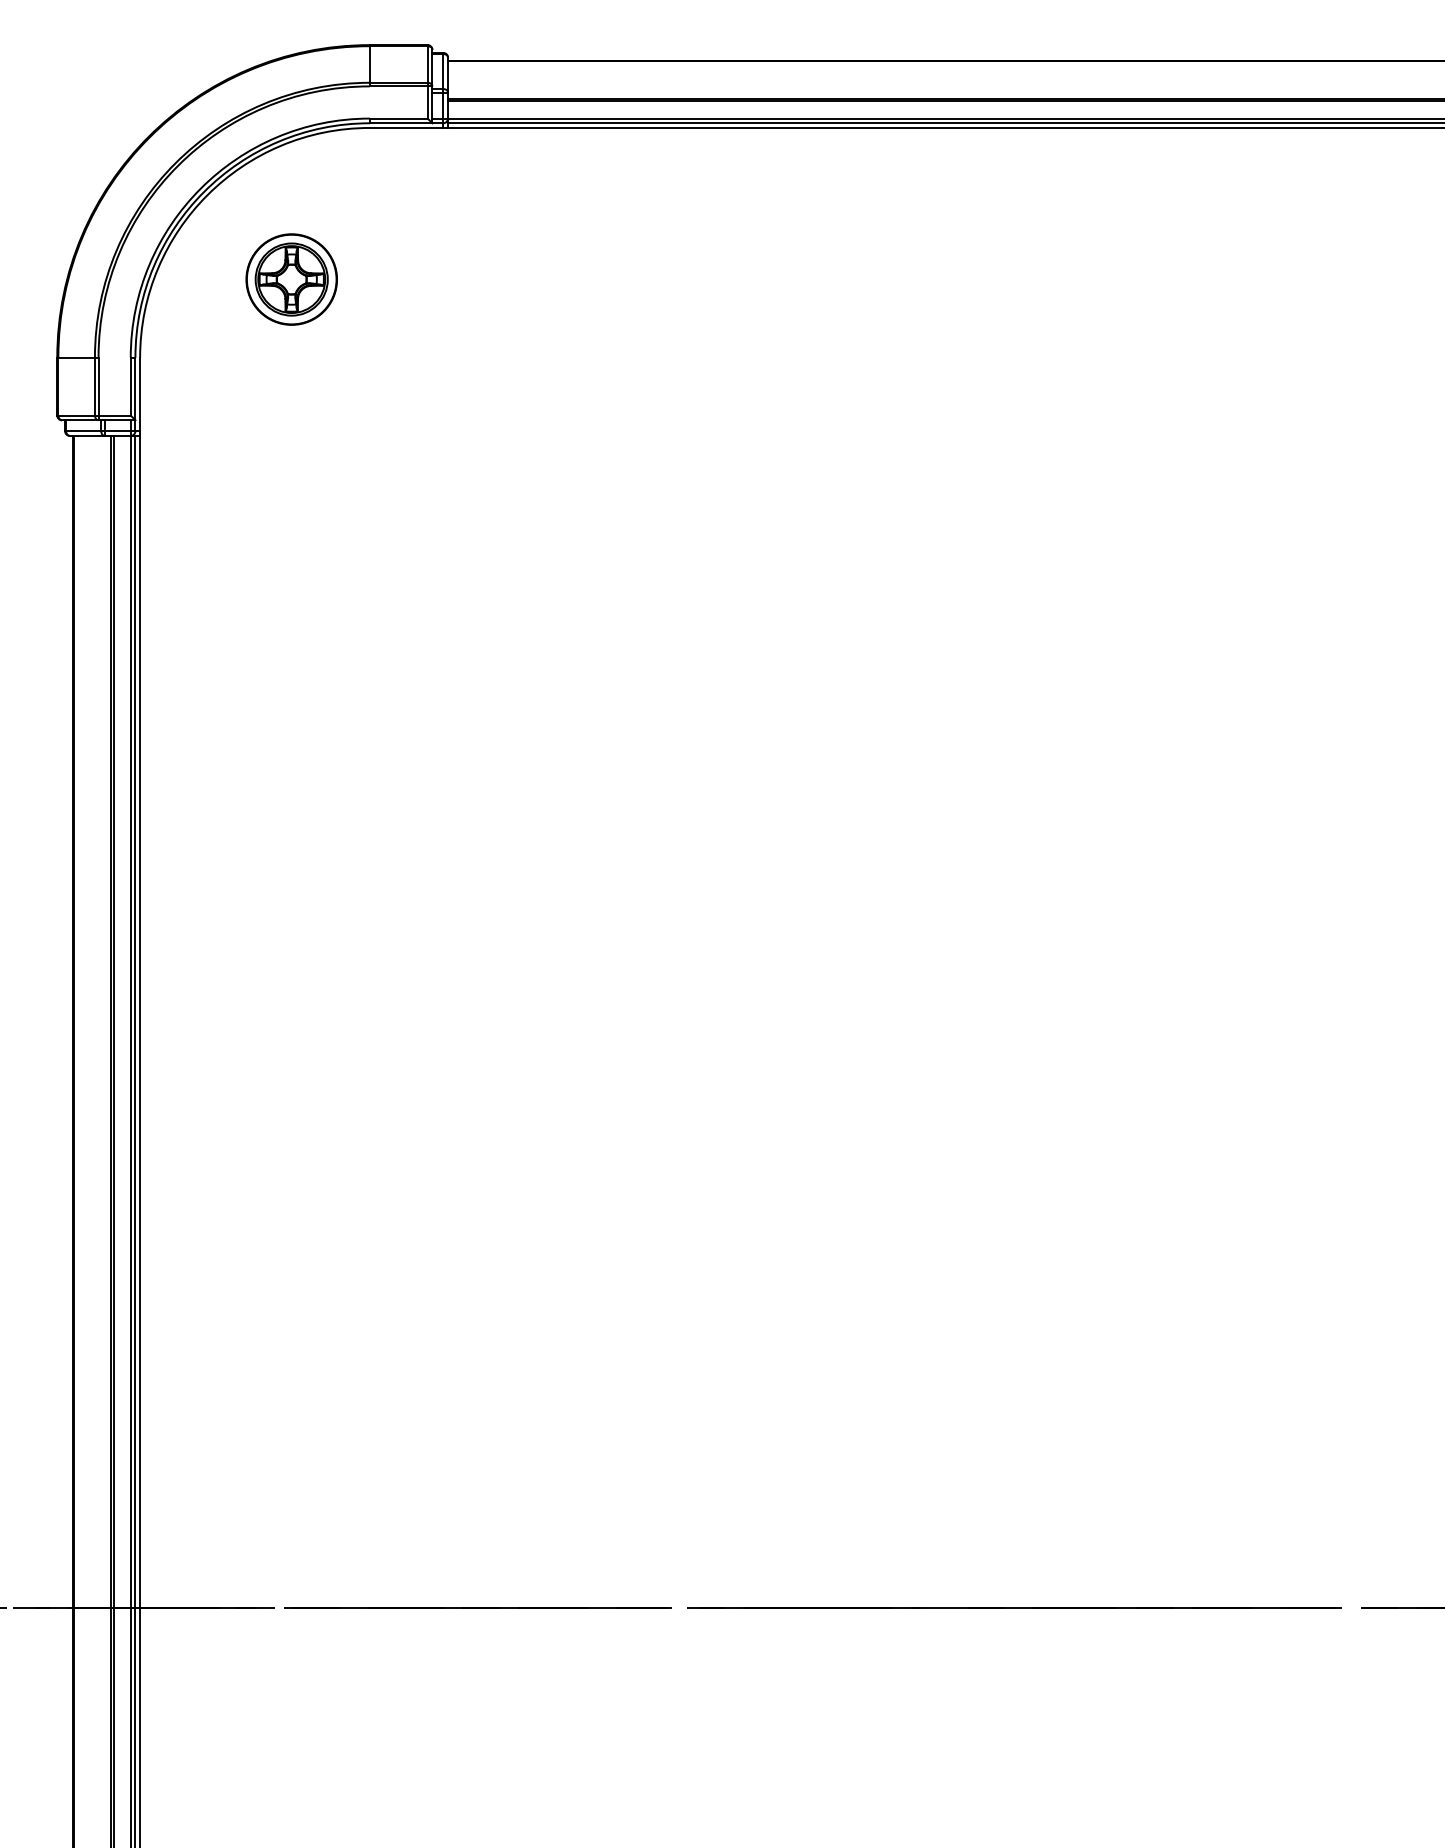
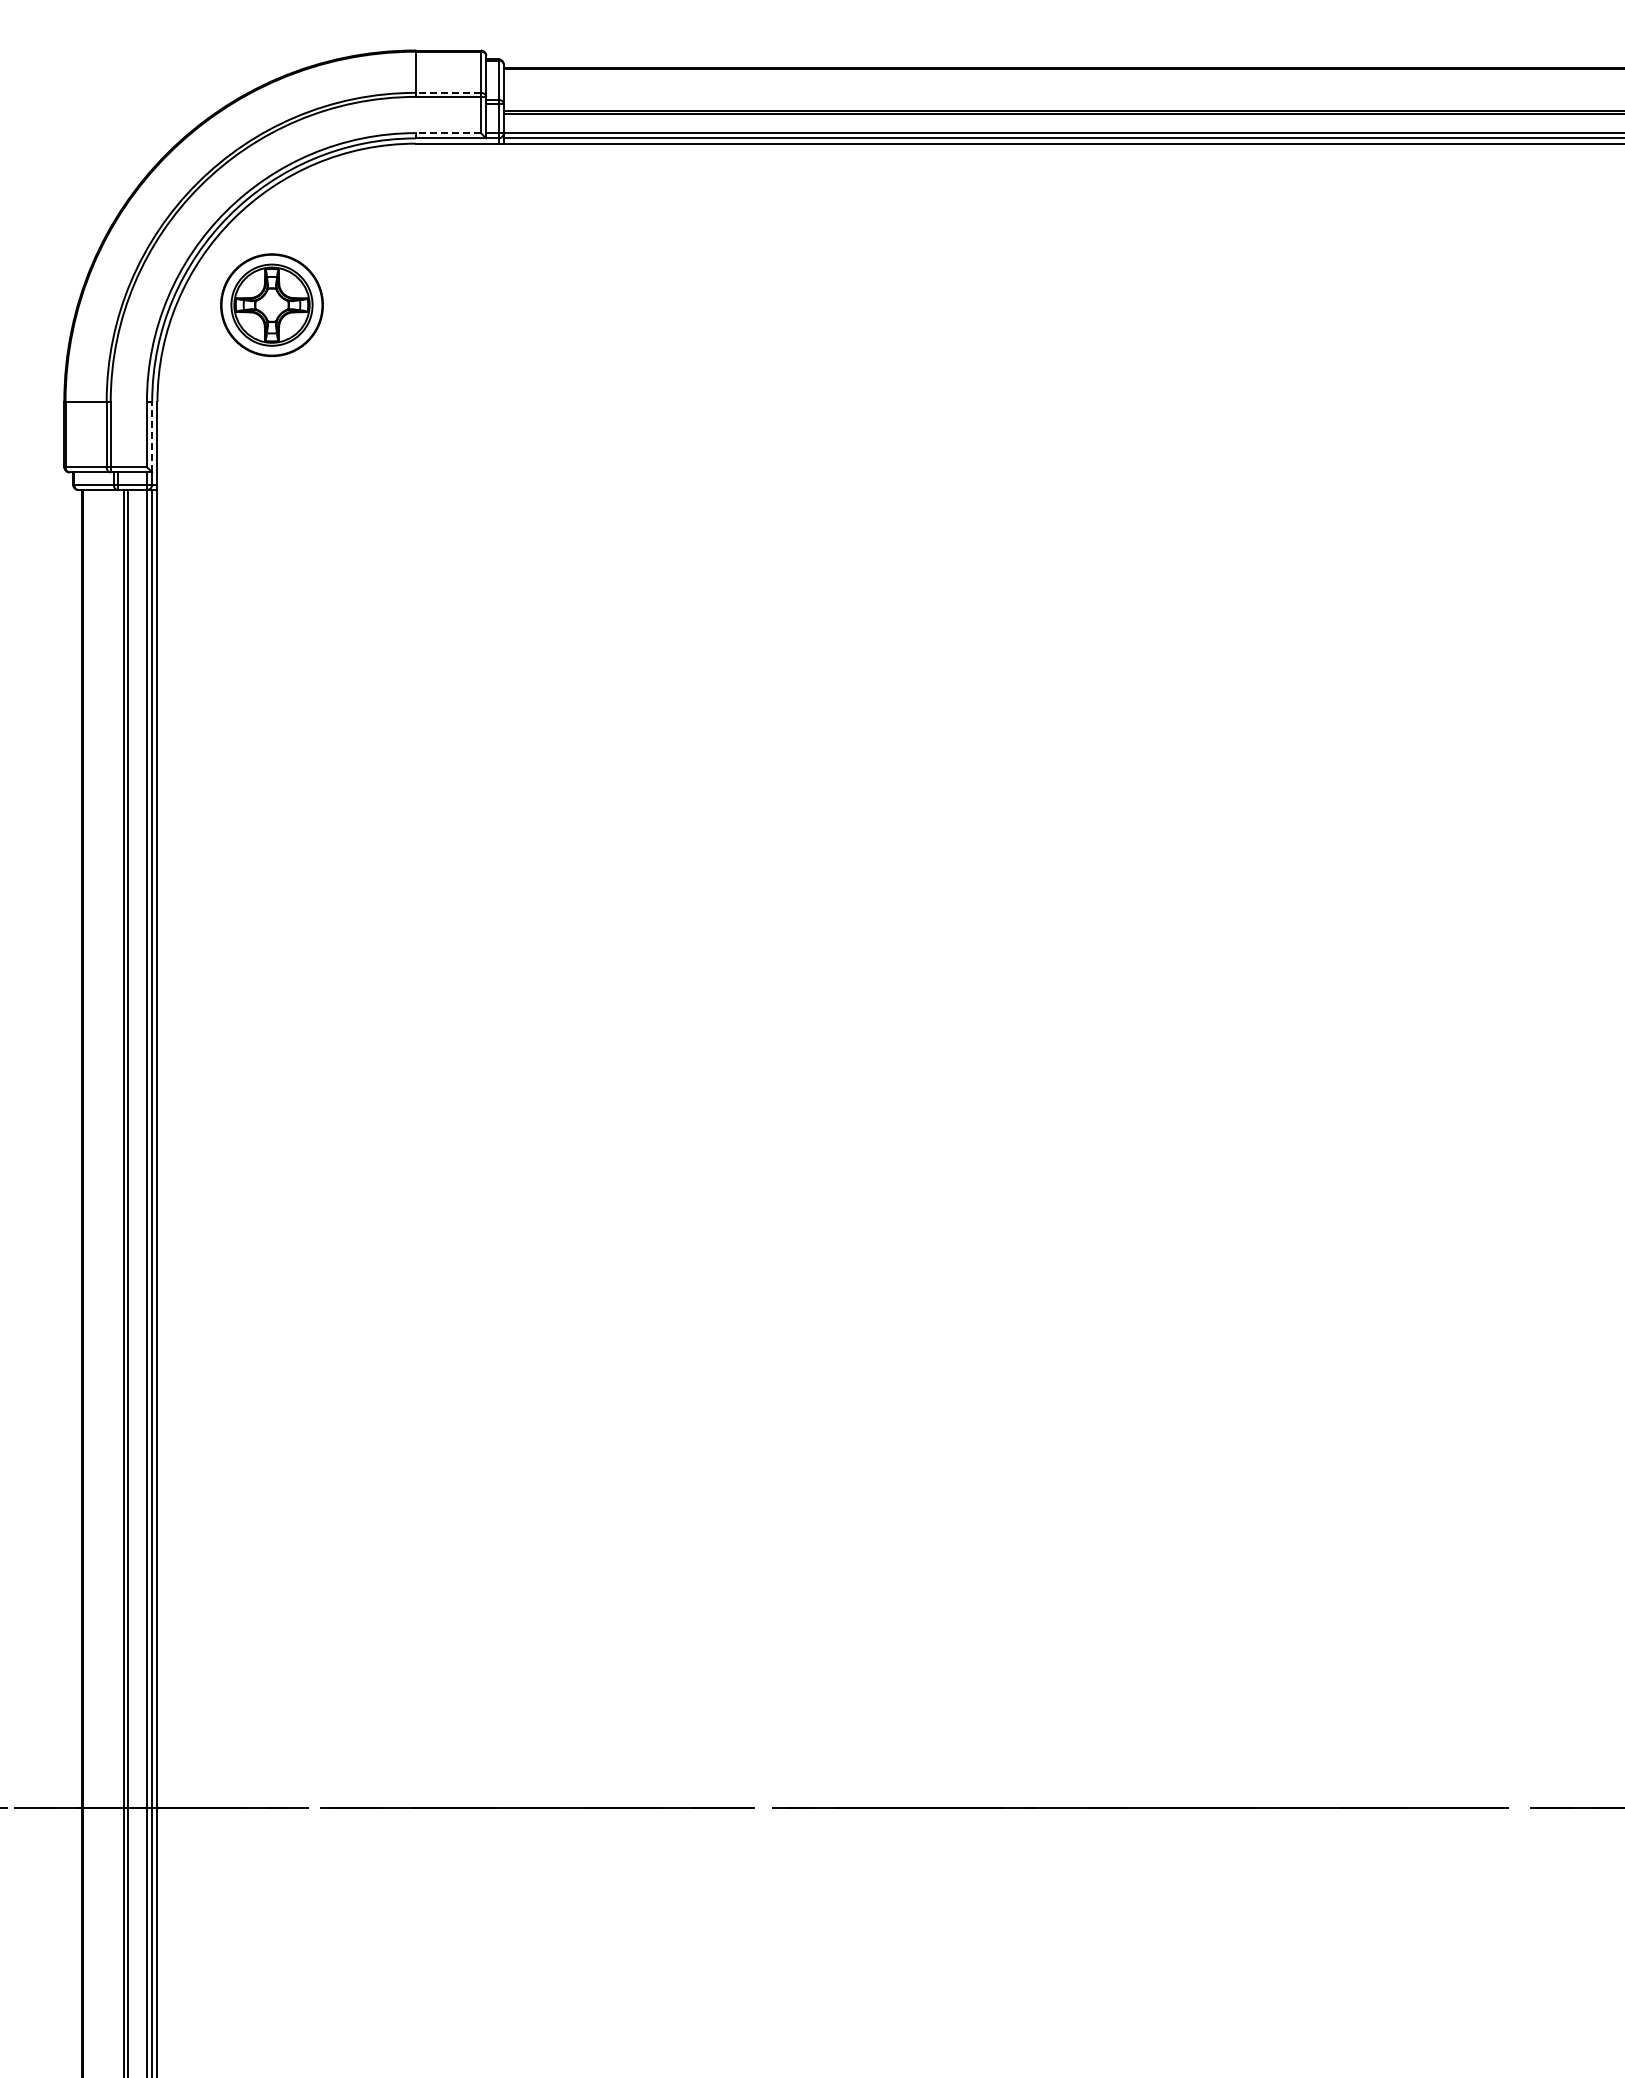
line: (398, 82) -> (448, 92), solid -> dashed
line: (398, 118) -> (448, 133), solid -> dashed
part: (291, 279) -> (271, 305), moved
line: (135, 388) -> (152, 436), solid -> dashed

